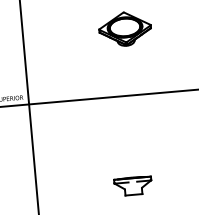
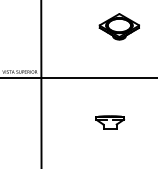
part: (133, 185) -> (110, 122), moved

